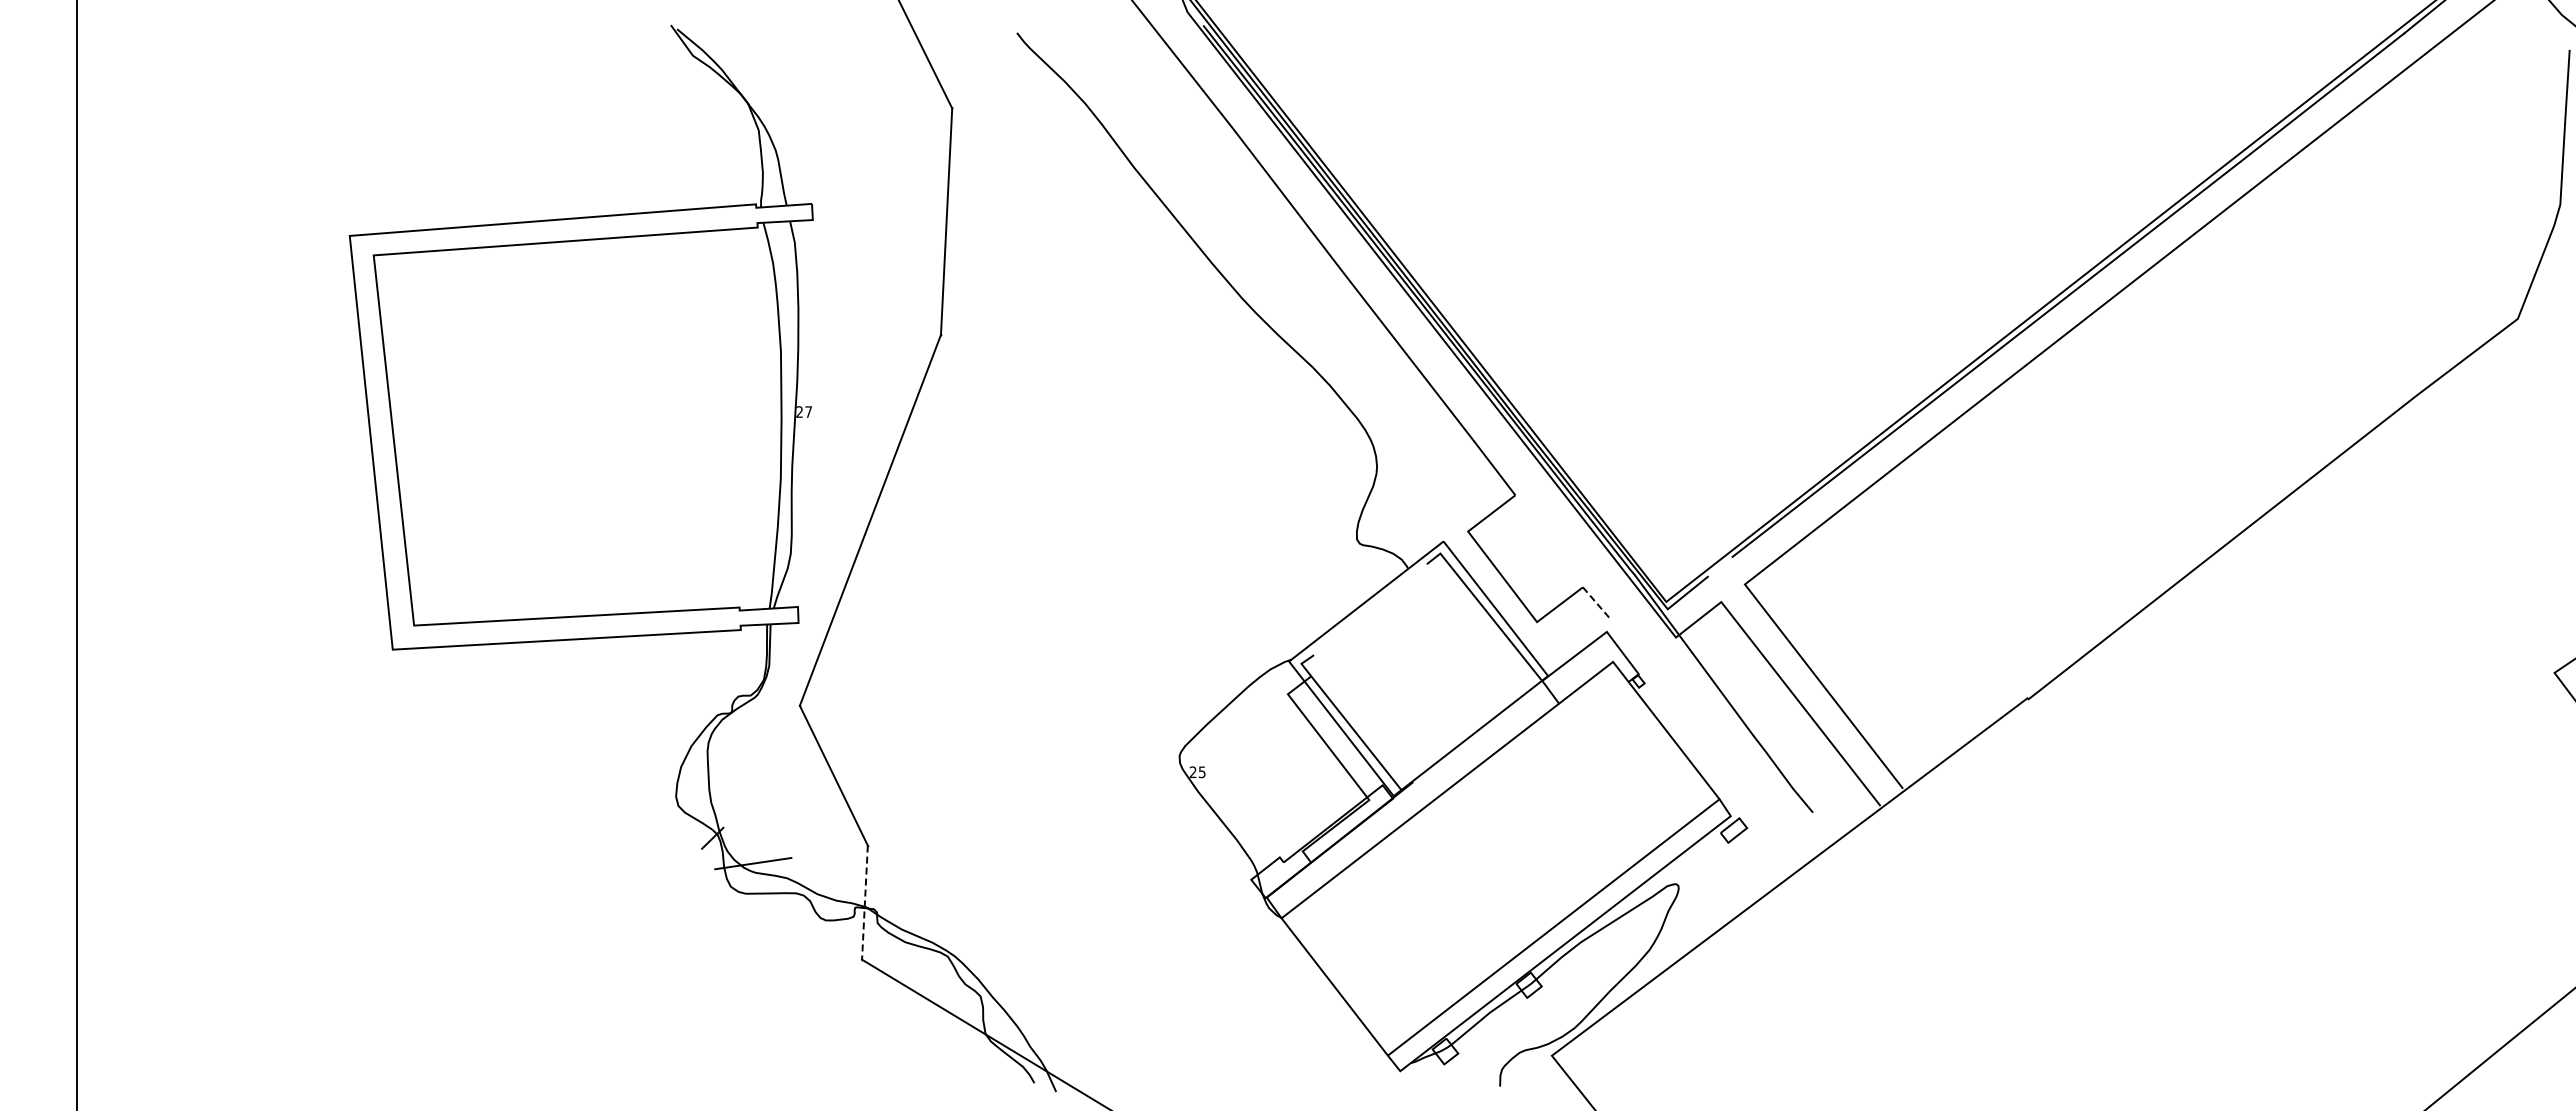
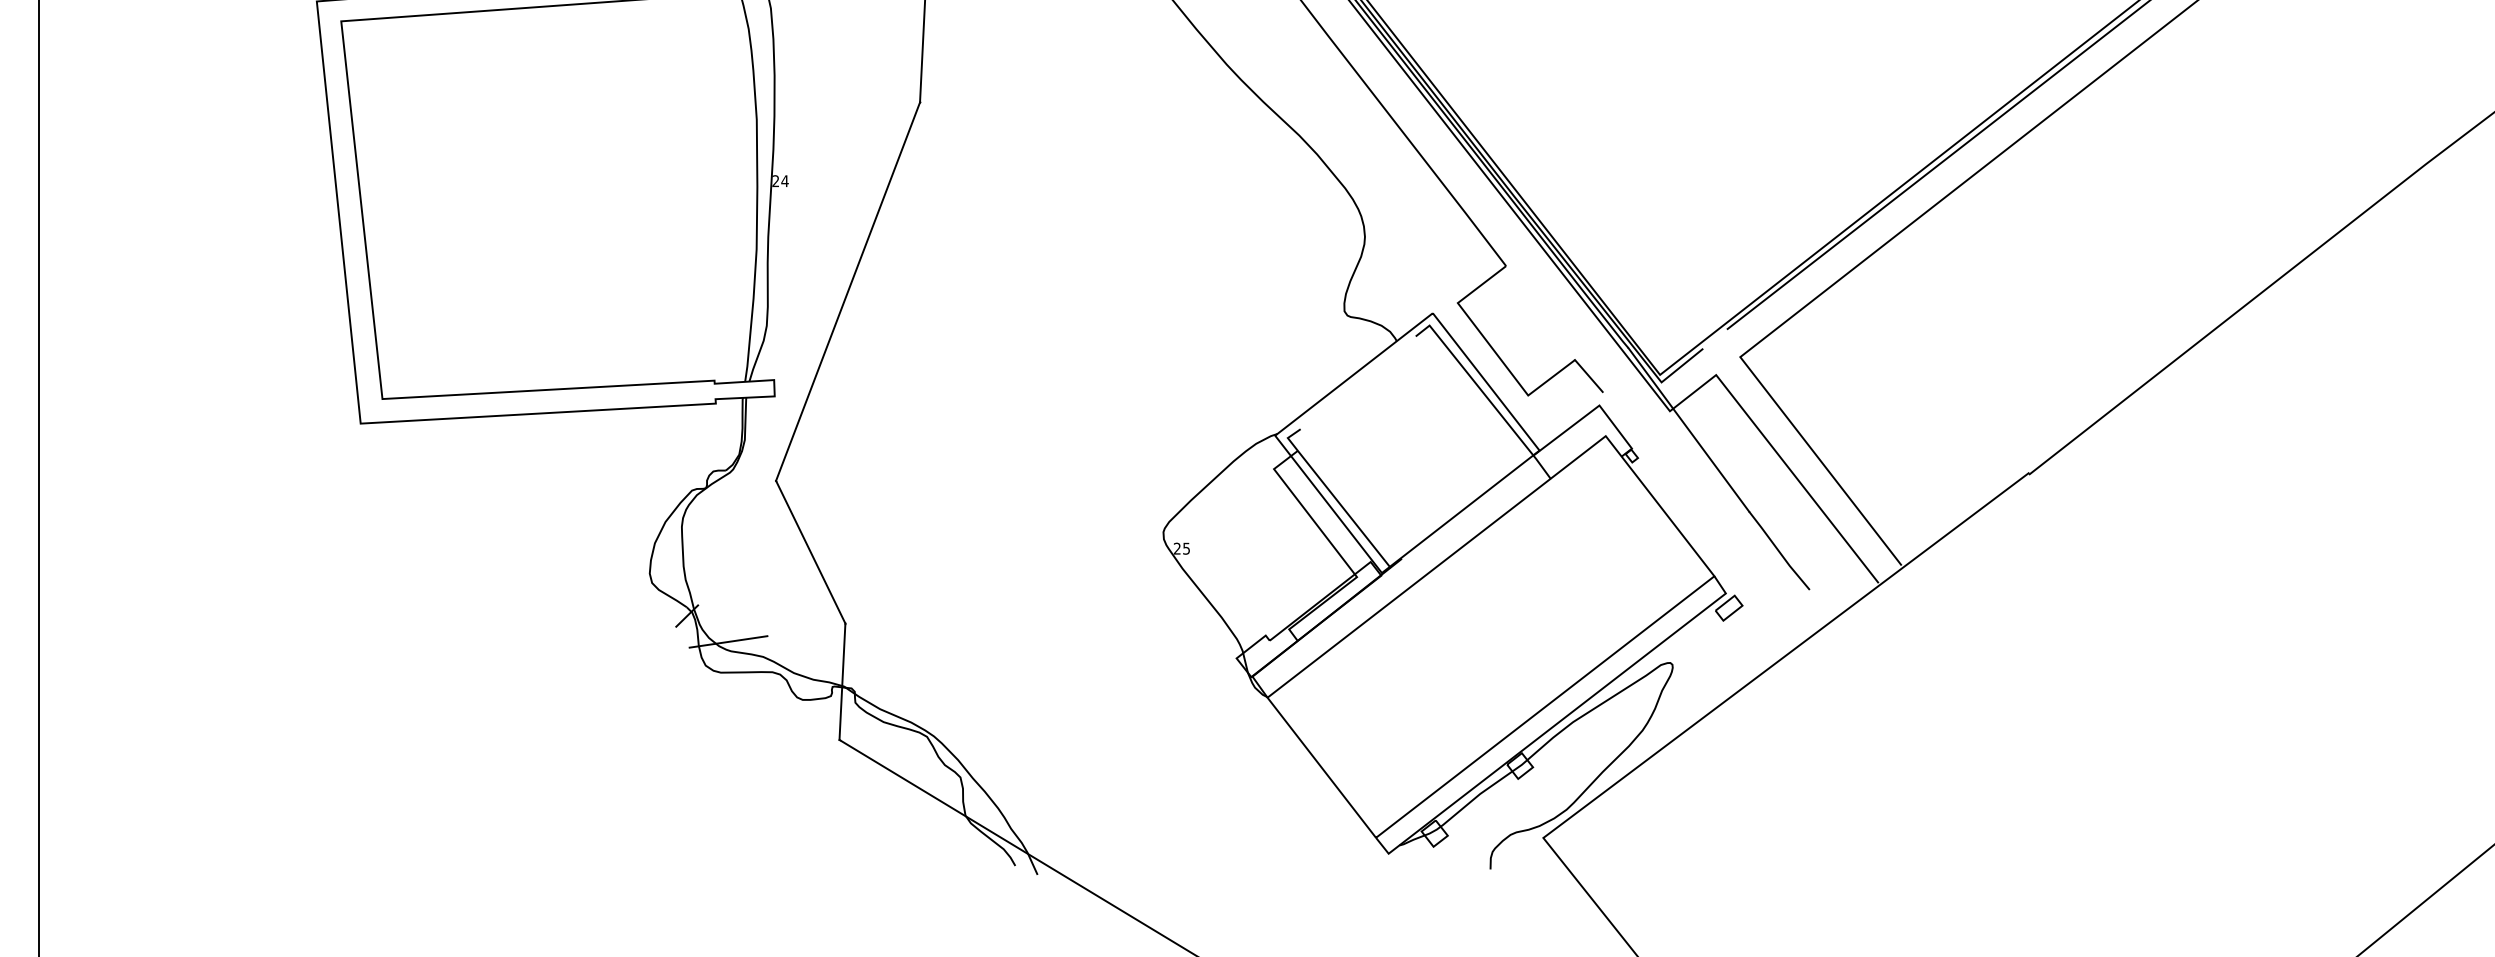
text: (808, 411) -> (784, 180), 27 -> 24
line: (1596, 603) -> (1588, 376), dashed -> solid
line: (864, 903) -> (842, 682), dashed -> solid

